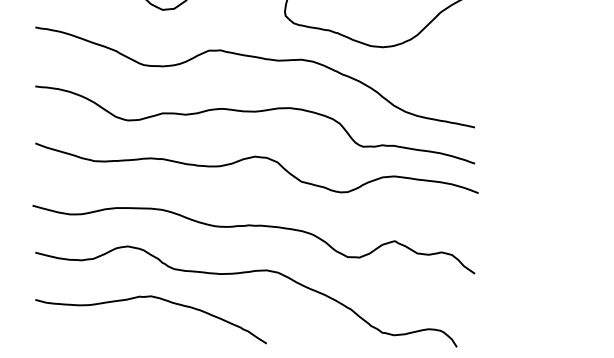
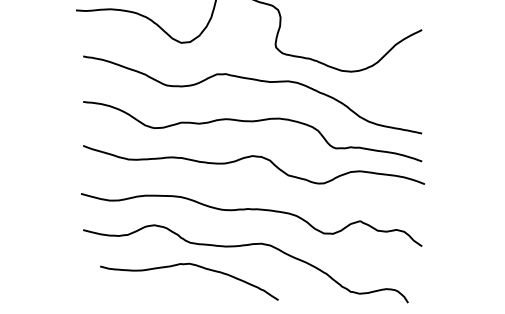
curve: (153, 298) -> (191, 265), moved

